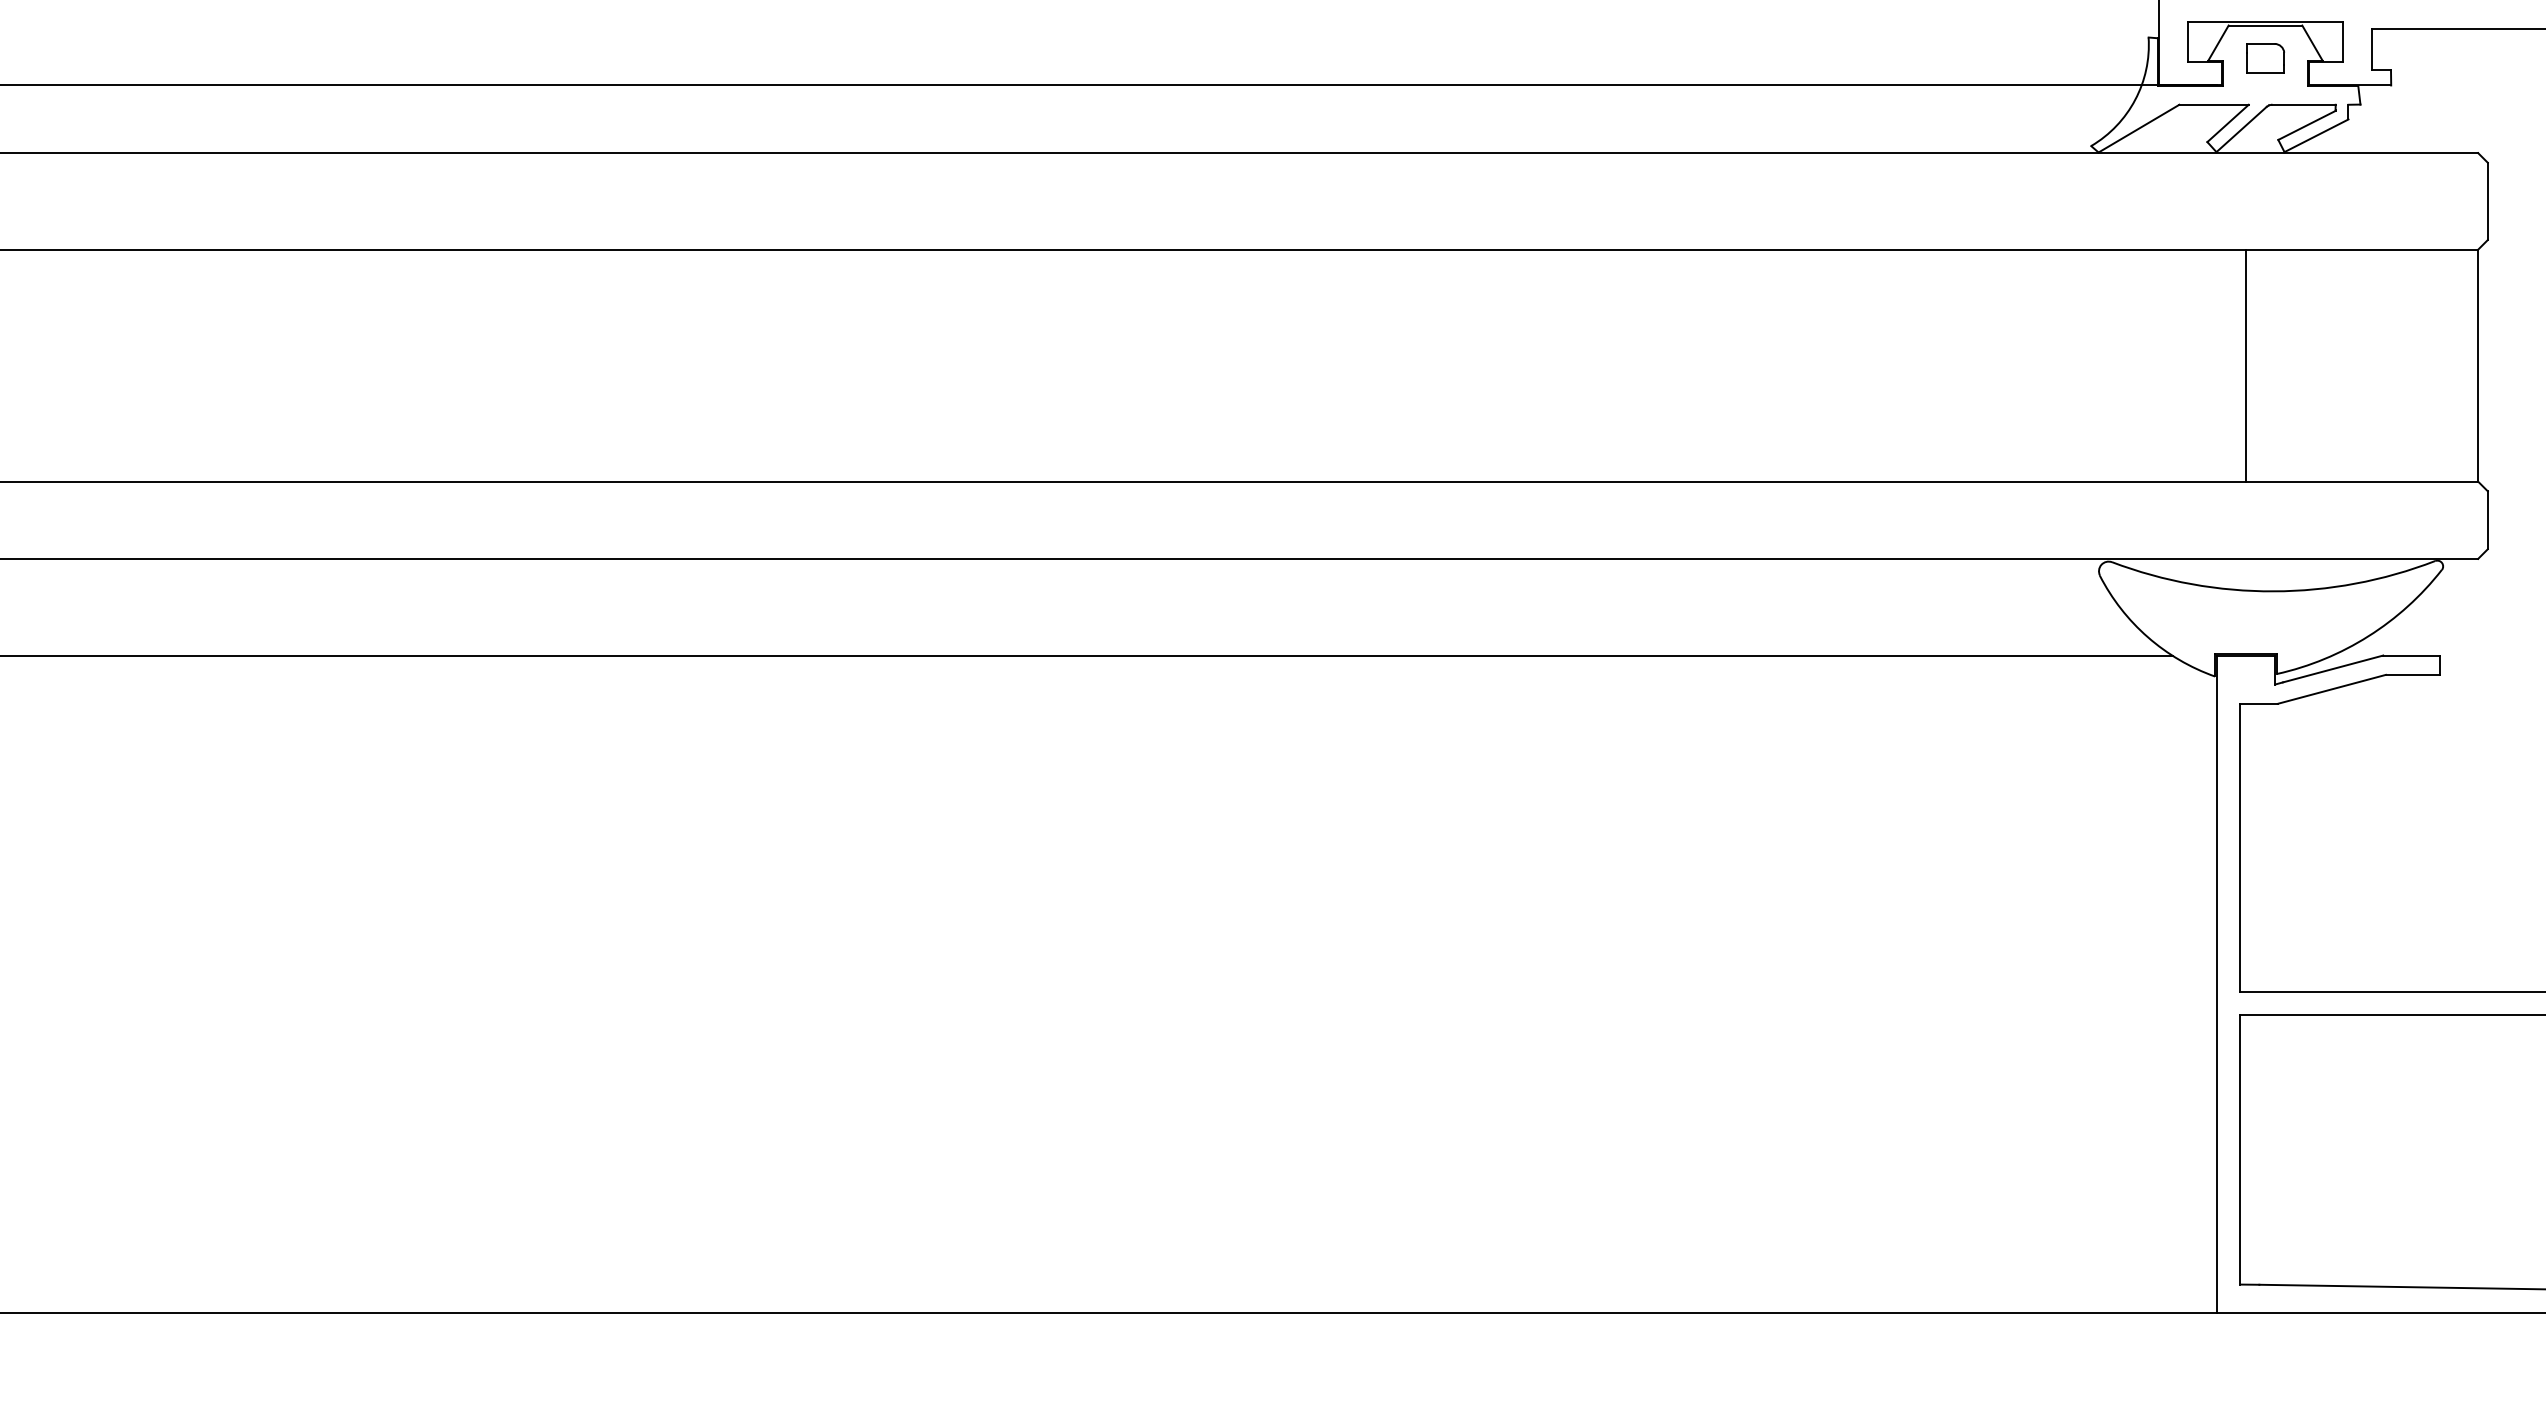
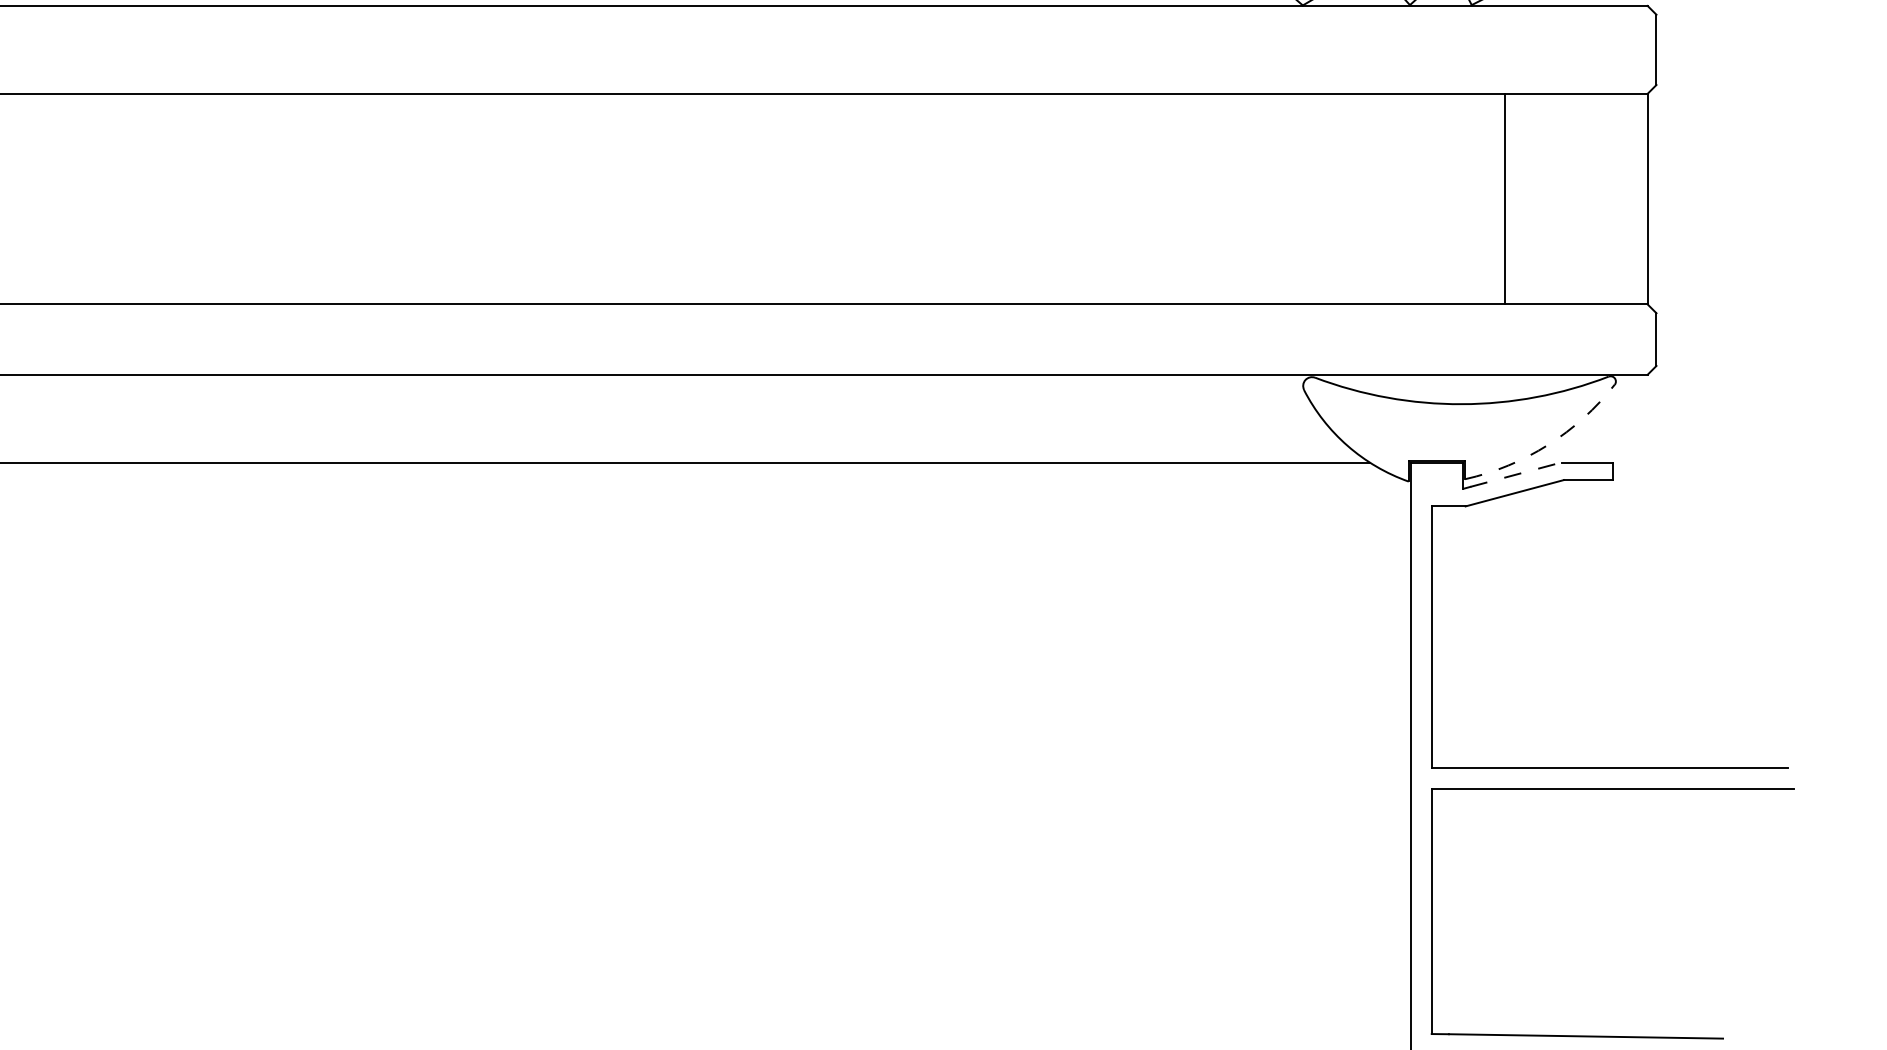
line: (2246, 365) -> (1505, 198), moved
arc: (2368, 636) -> (1548, 445), solid -> dashed
line: (2333, 668) -> (1516, 474), solid -> dashed

